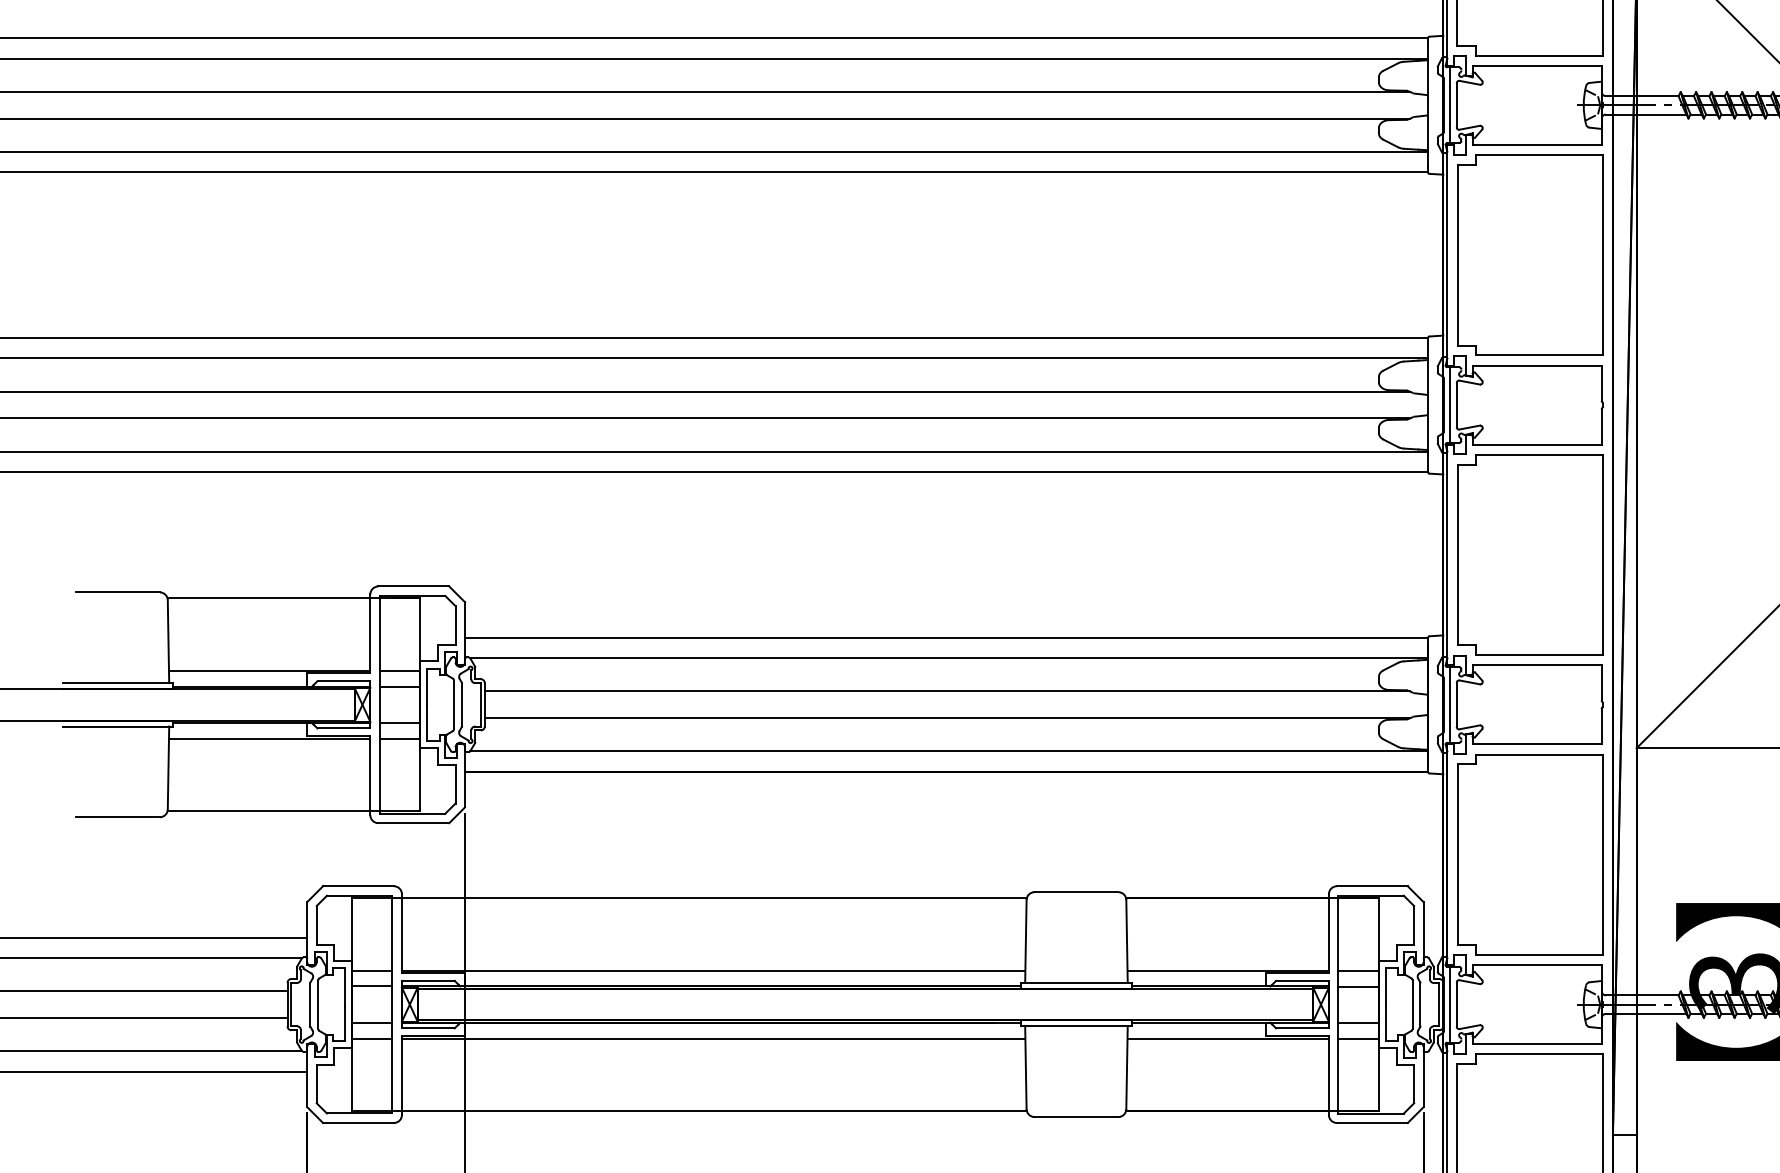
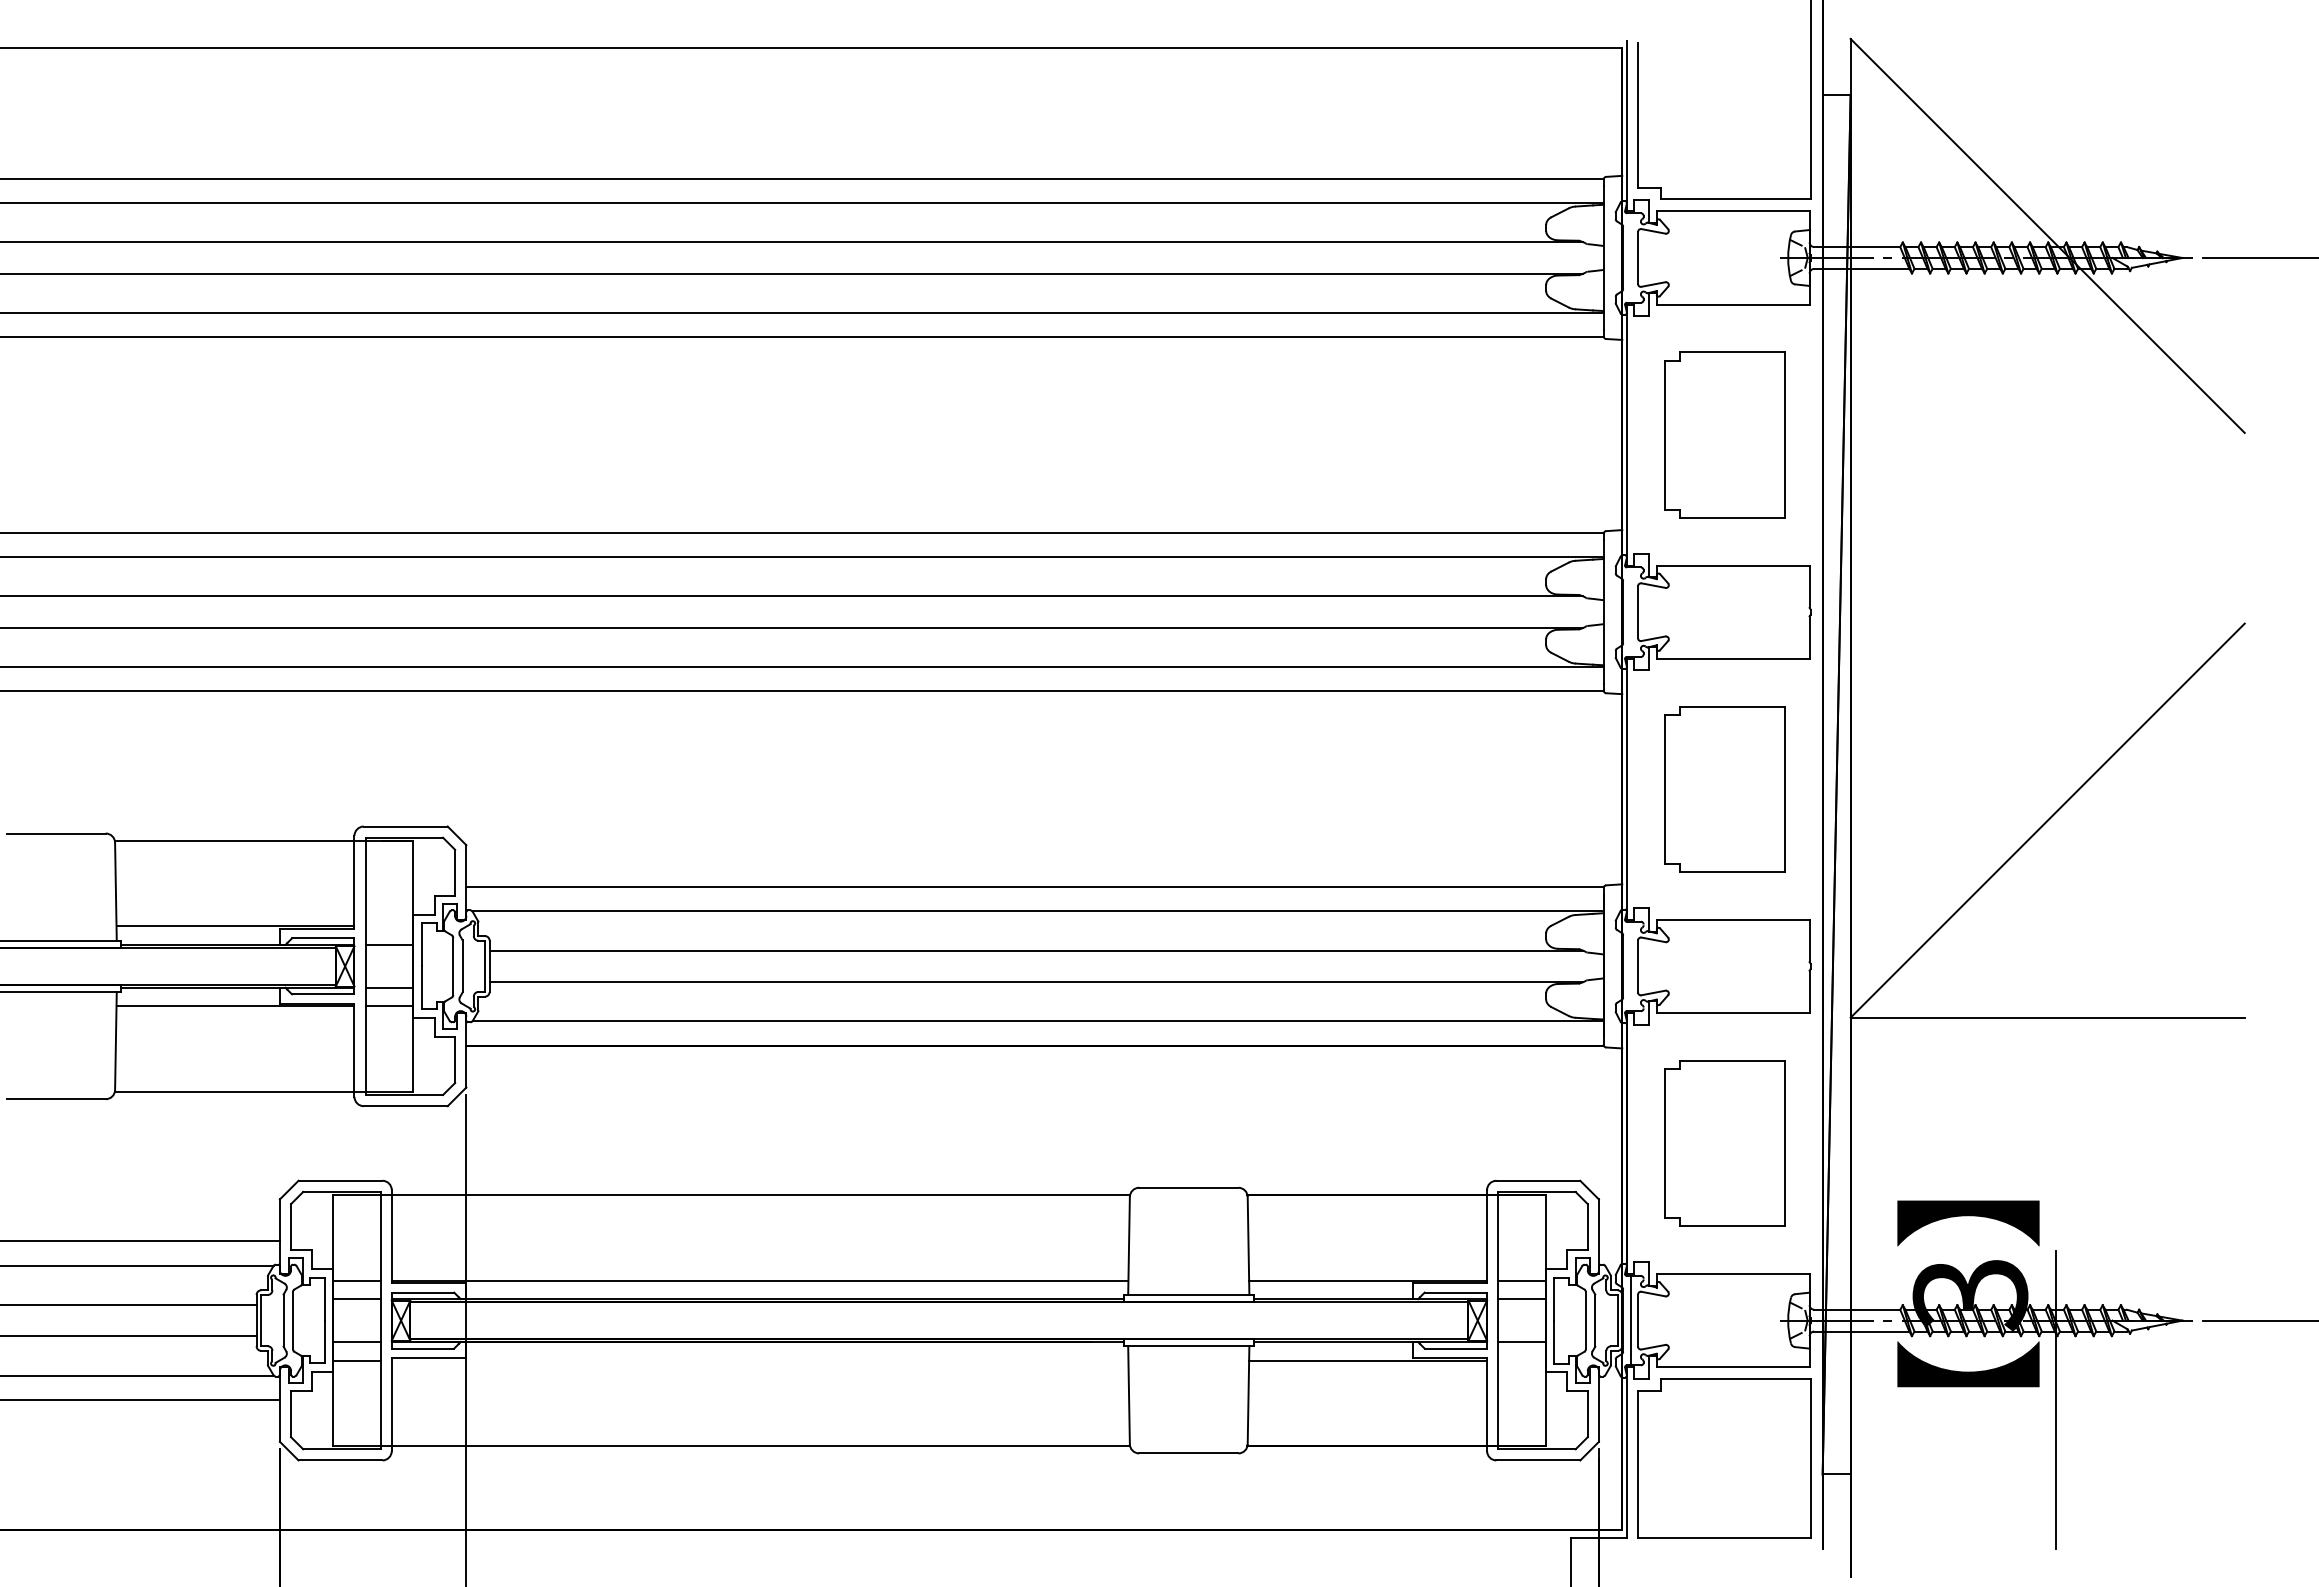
line: (1450, 104) -> (1630, 257), removed
part: (1529, 255) -> (1724, 435), size x0.7
line: (1450, 404) -> (1630, 611), removed
part: (1529, 555) -> (1724, 789), size x0.7
line: (400, 671) -> (389, 926), removed
line: (1450, 704) -> (1630, 966), removed
part: (1529, 854) -> (1724, 1143), size x0.7
line: (713, 1038) -> (759, 1360), removed
line: (1358, 1038) -> (1521, 1360), removed

